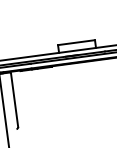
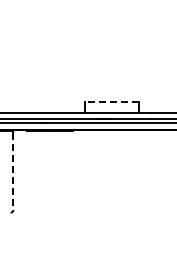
line: (76, 42) -> (111, 101), solid -> dashed
line: (14, 101) -> (13, 172), solid -> dashed

